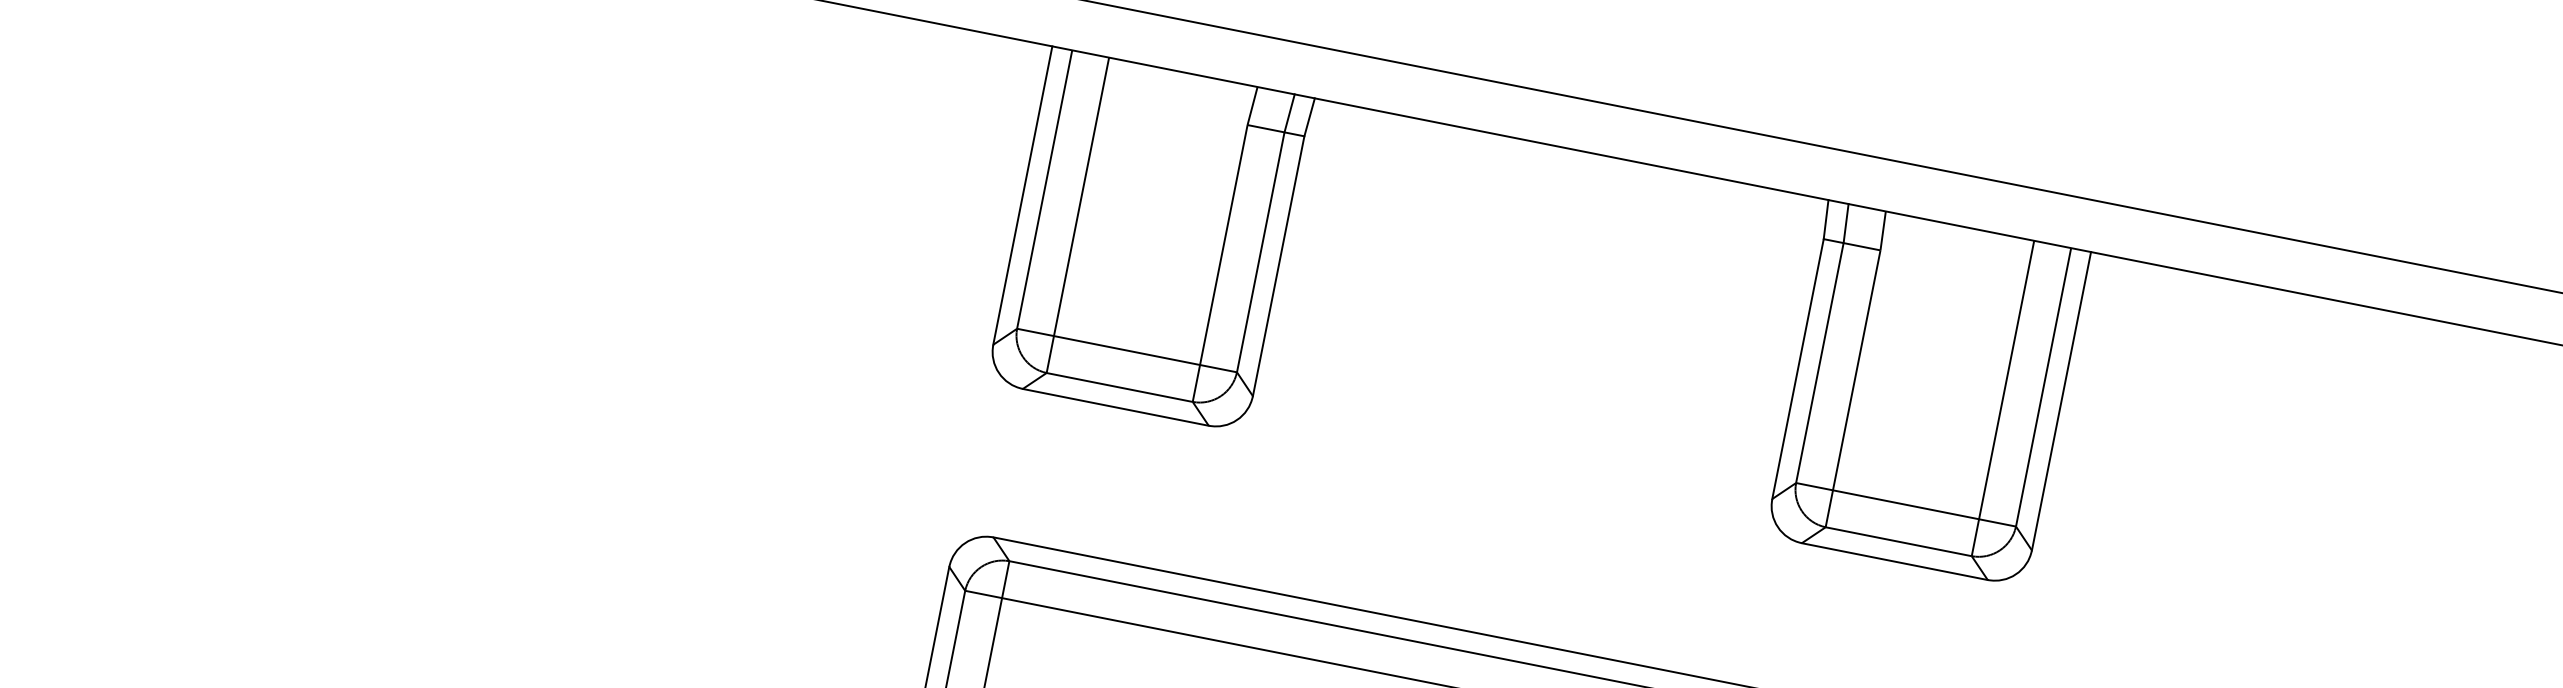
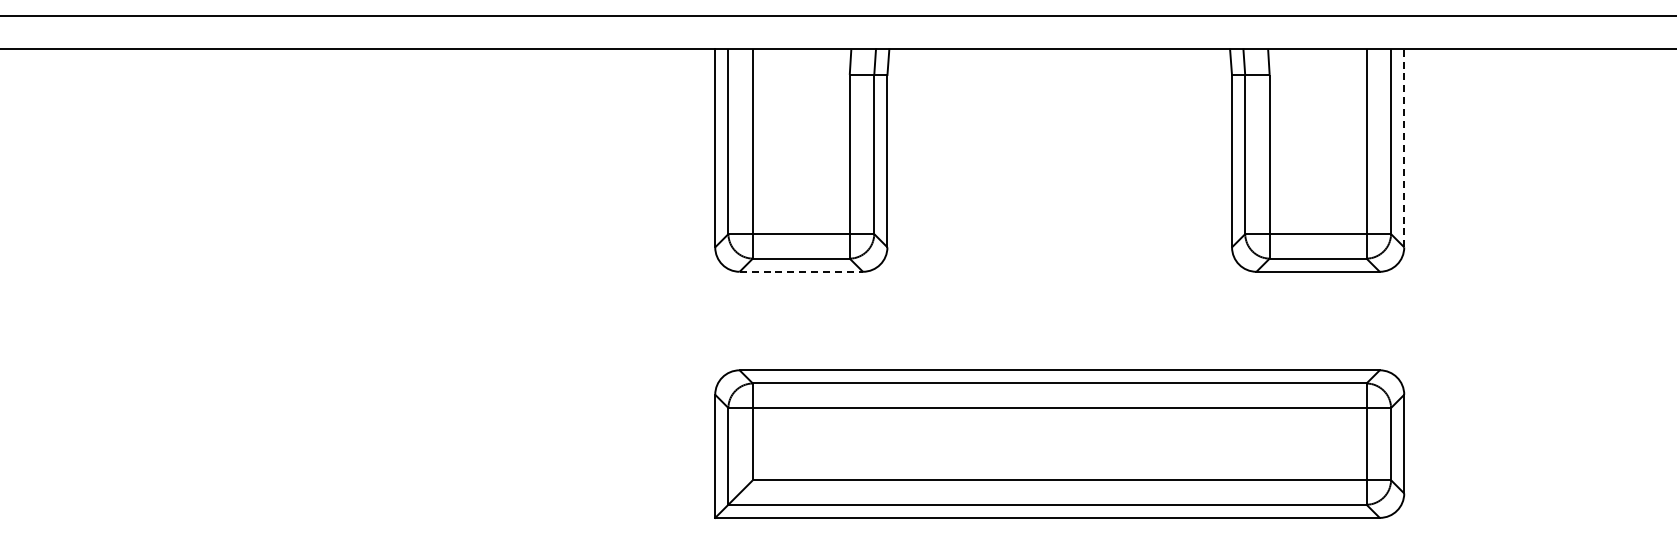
line: (2061, 401) -> (1404, 148), solid -> dashed
line: (1116, 406) -> (801, 271), solid -> dashed

